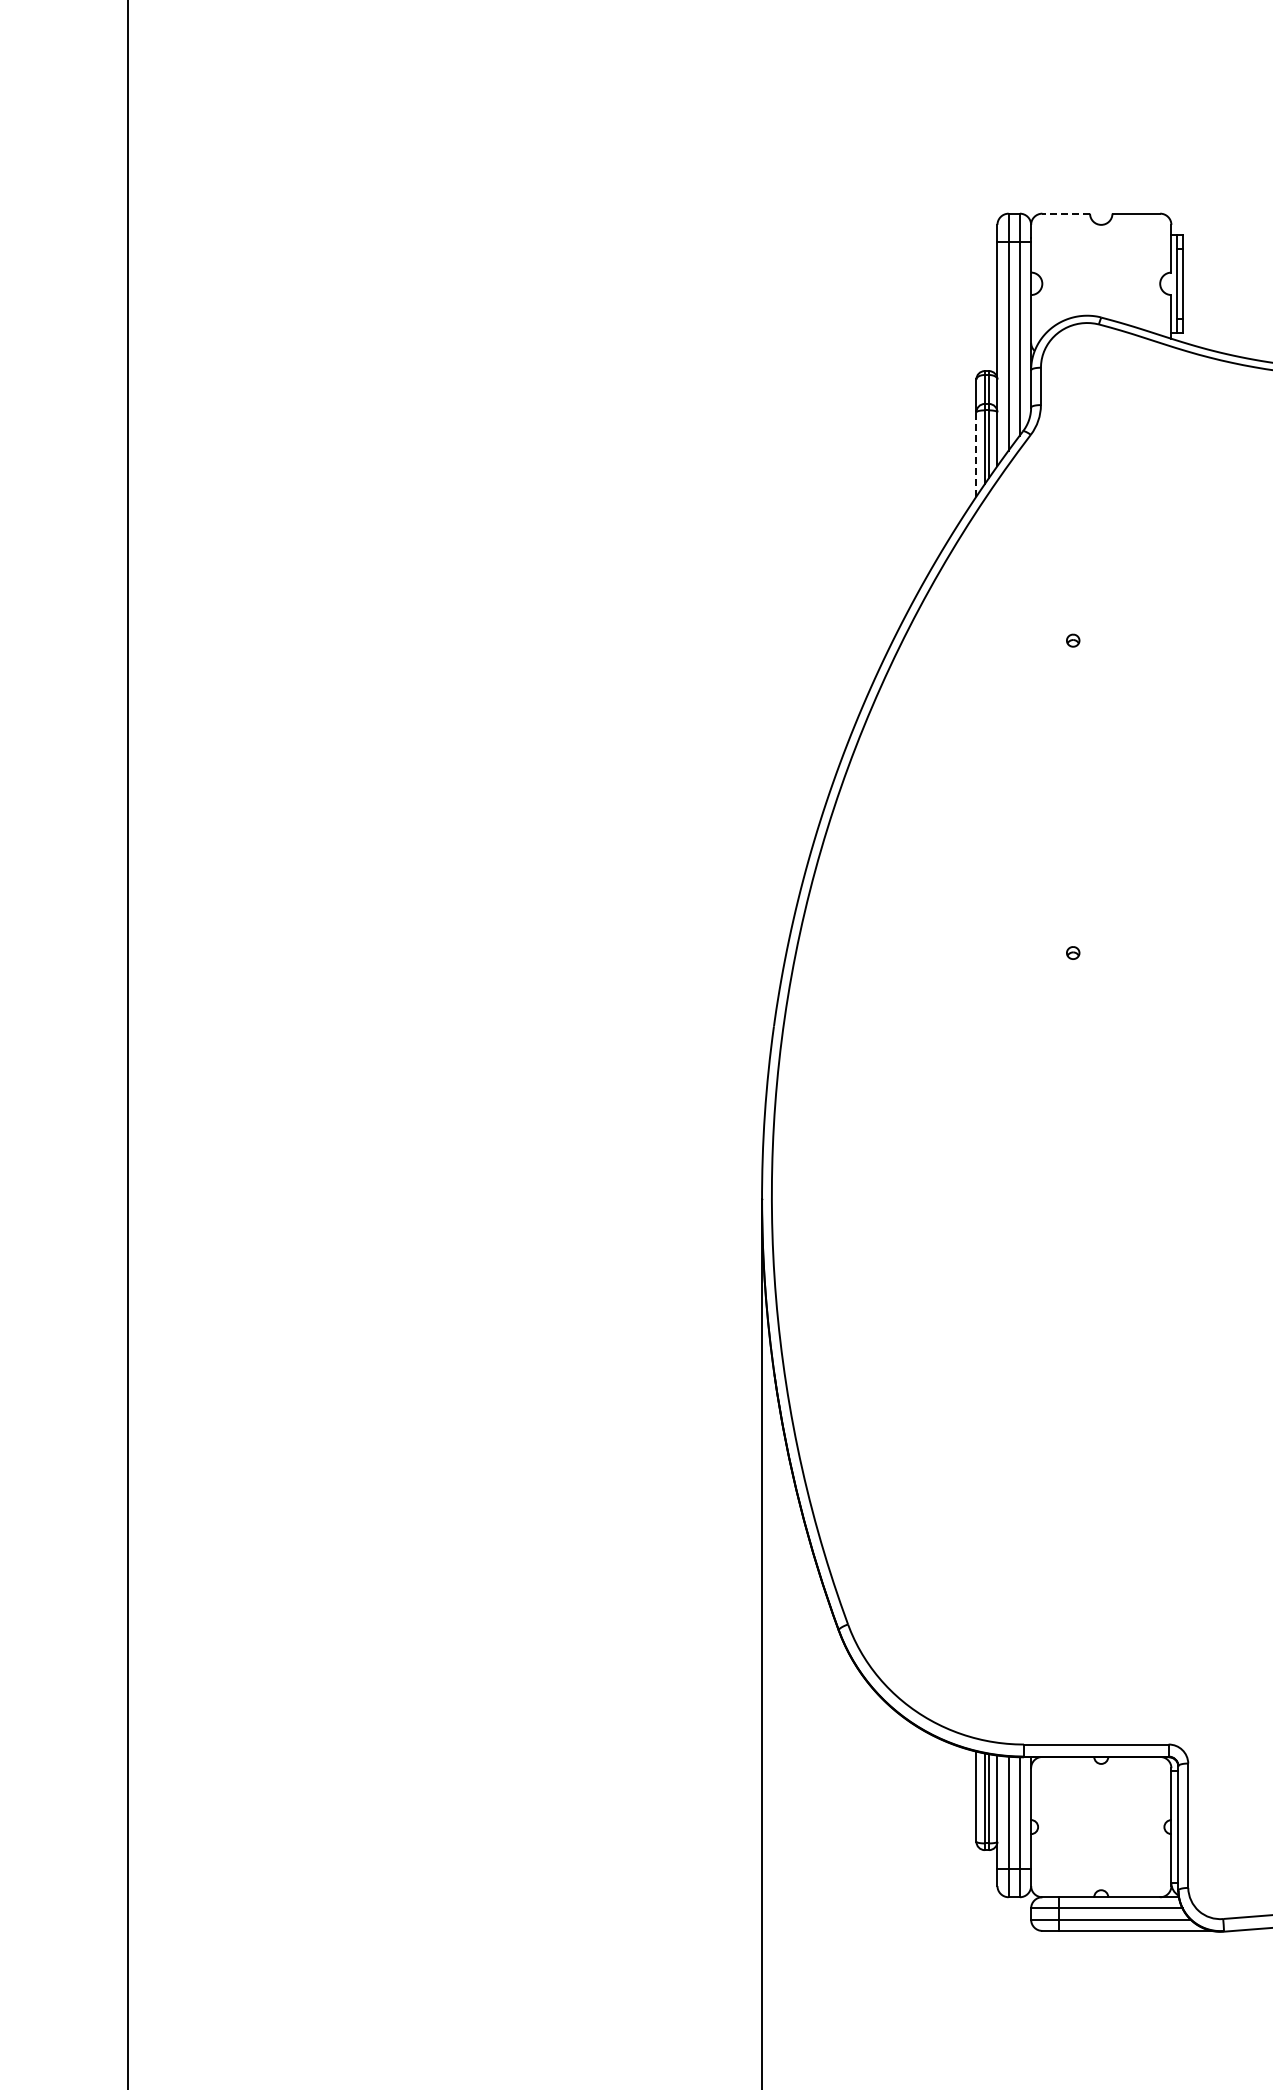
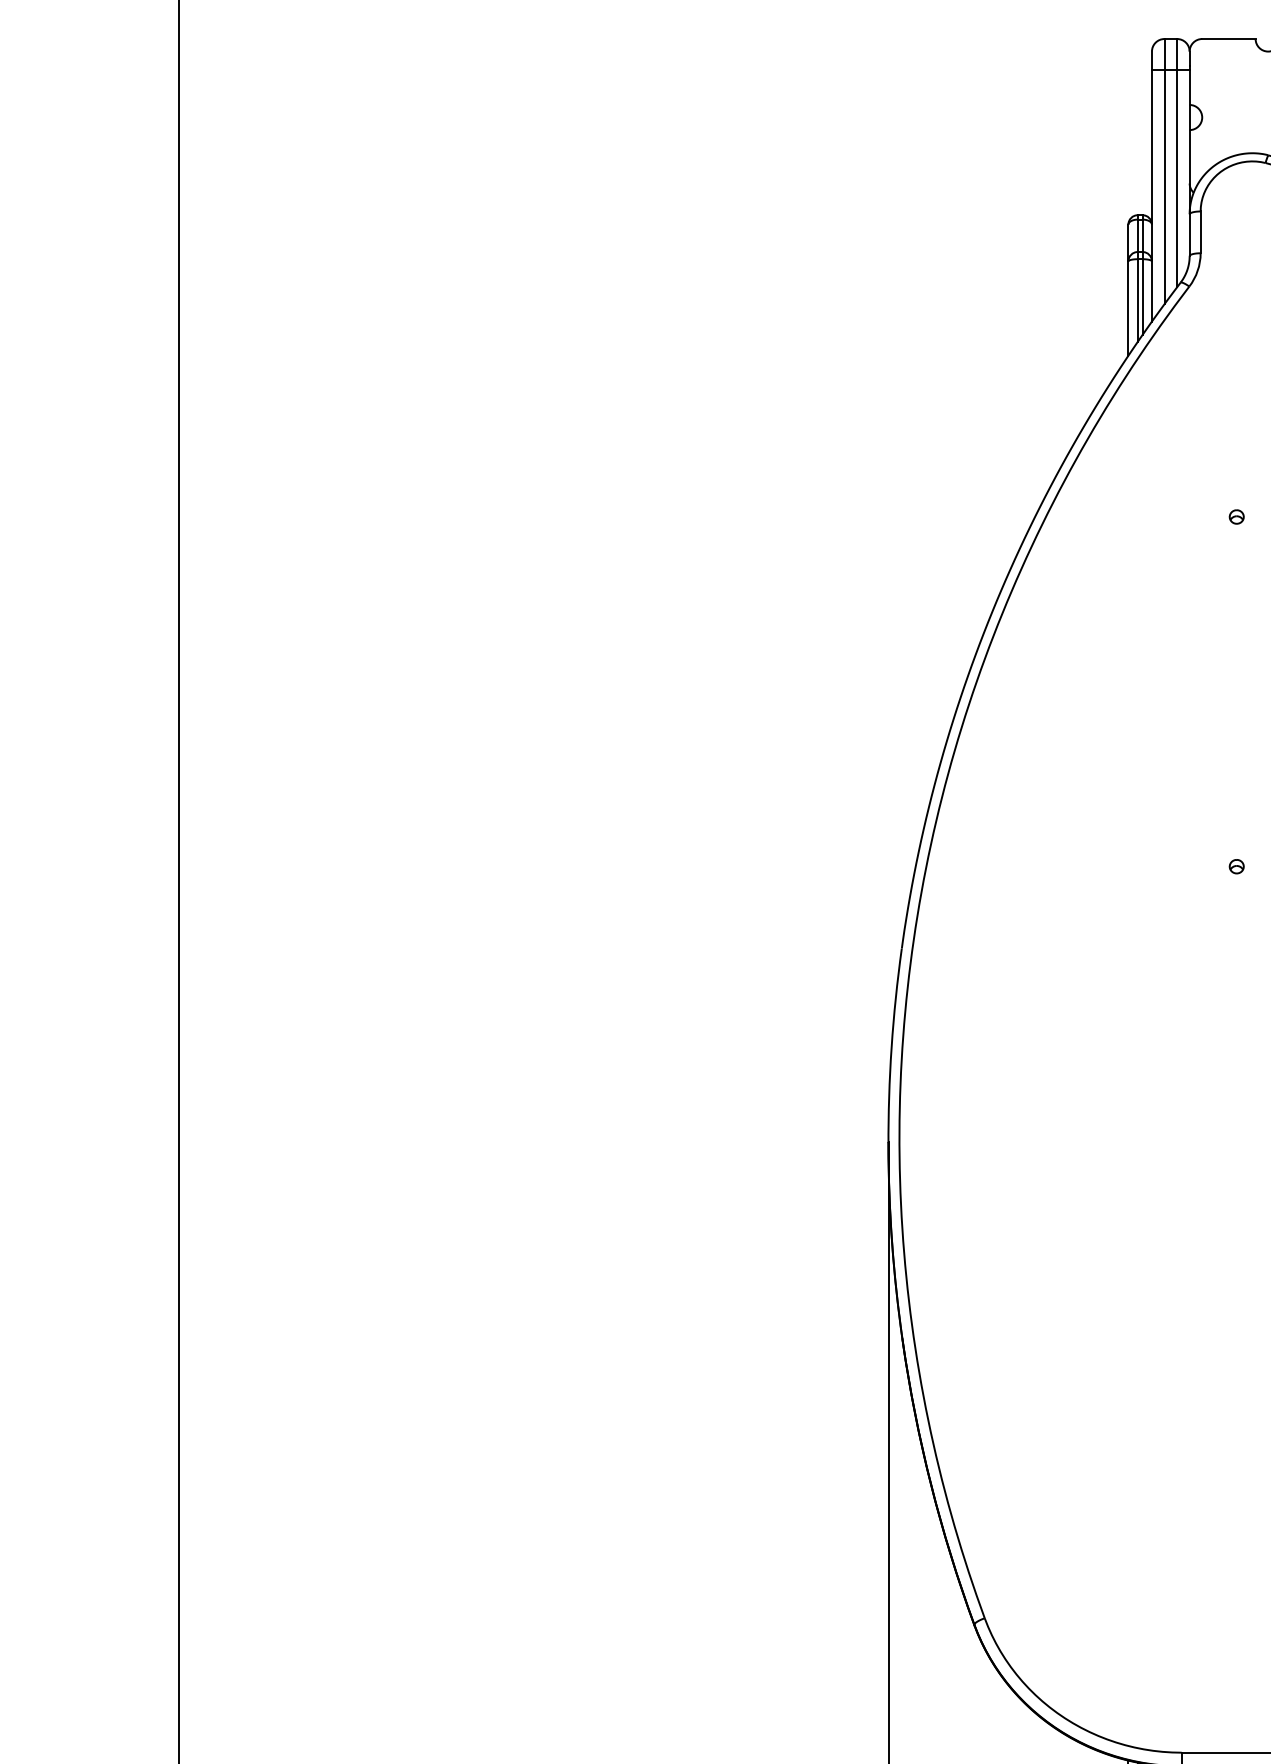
line: (1066, 213) -> (1229, 38), dashed -> solid
line: (976, 454) -> (1128, 308), dashed -> solid

